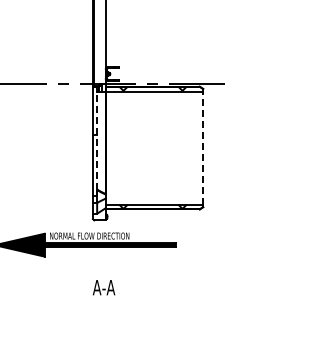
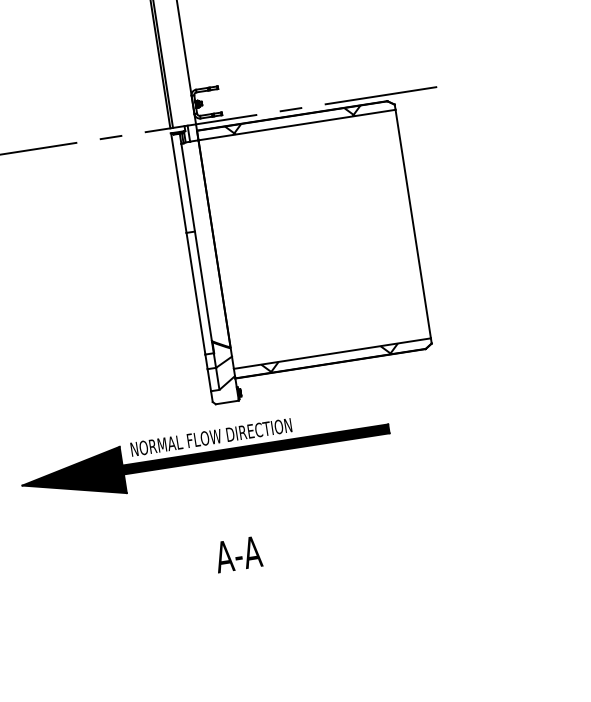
line: (97, 140) -> (197, 241), dashed -> solid
line: (203, 148) -> (414, 224), dashed -> solid
text: (104, 287) -> (239, 554), moved

